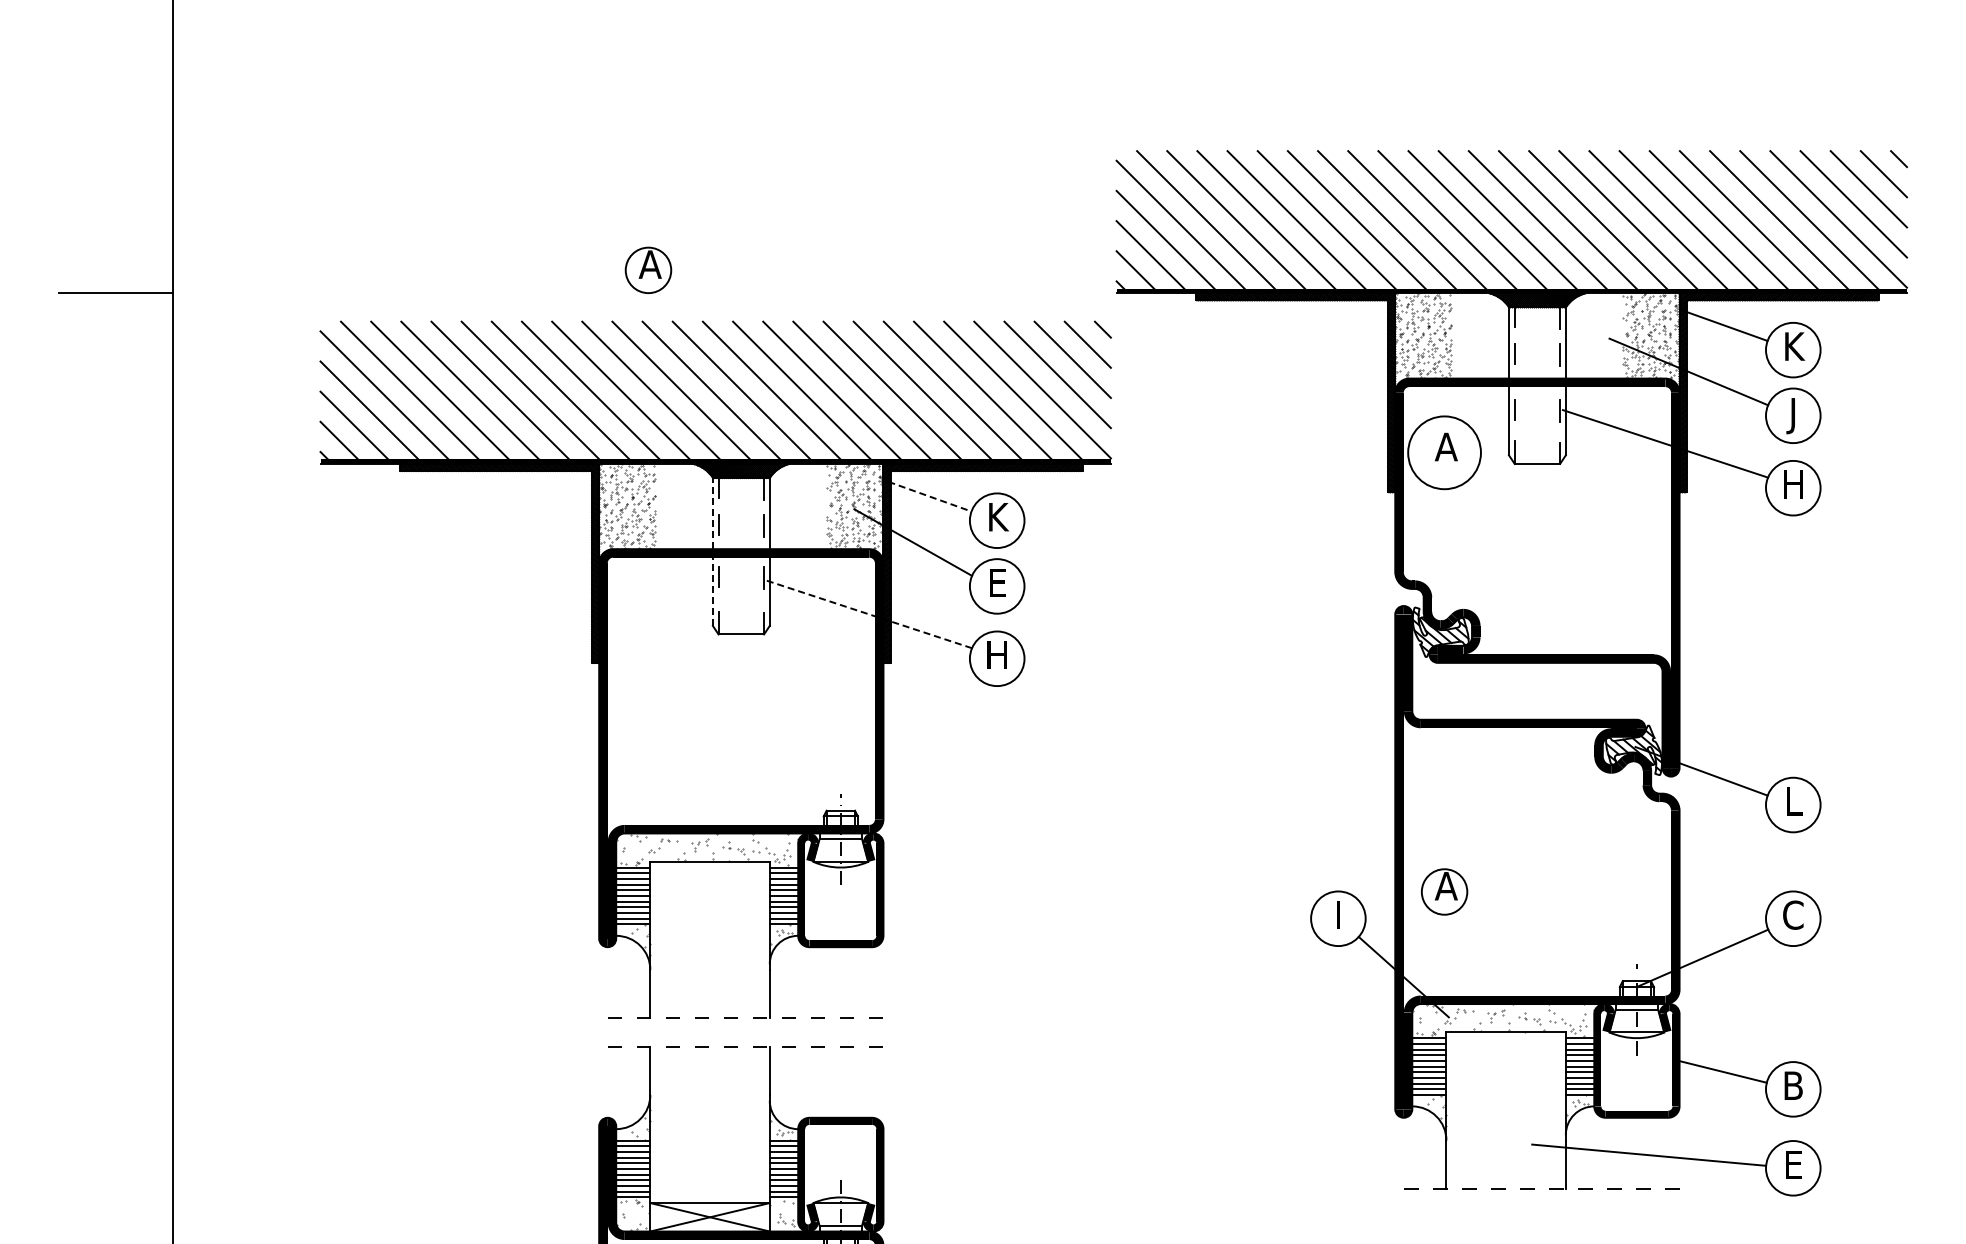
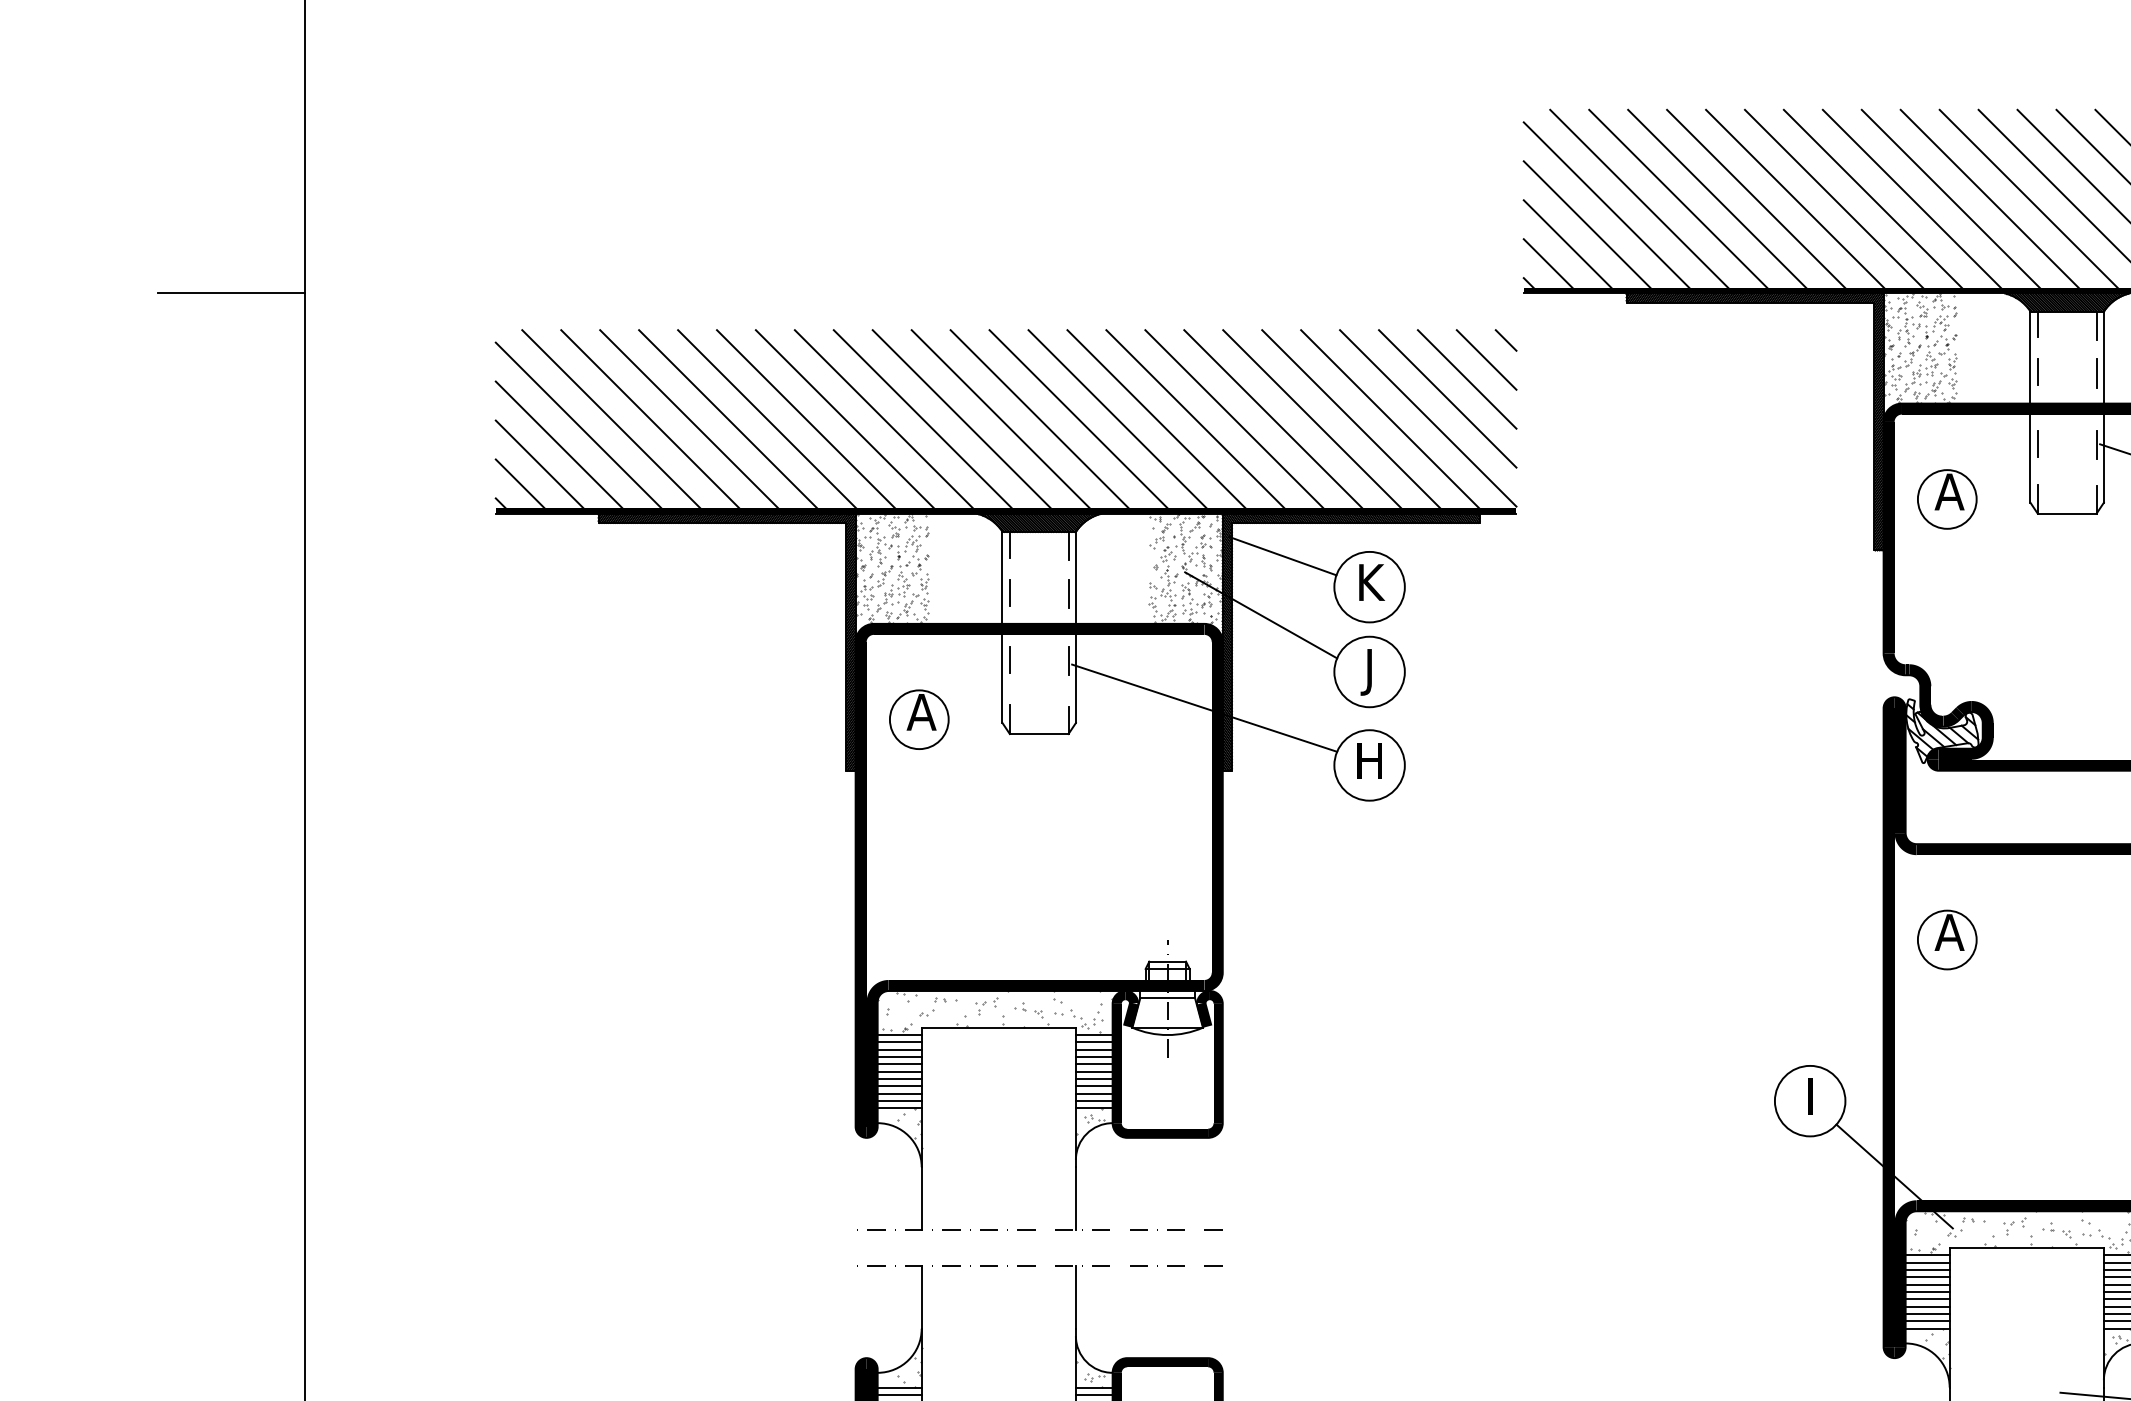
part: (648, 269) -> (919, 718), moved
circle: (1444, 452) -> (1947, 499), size x0.62
line: (930, 496) -> (1283, 555), dashed -> solid
line: (712, 551) -> (1001, 626), dashed -> solid
text: (997, 586) -> (1369, 672), E -> J
line: (869, 614) -> (1204, 708), dashed -> solid
part: (1444, 891) -> (1947, 939), moved

